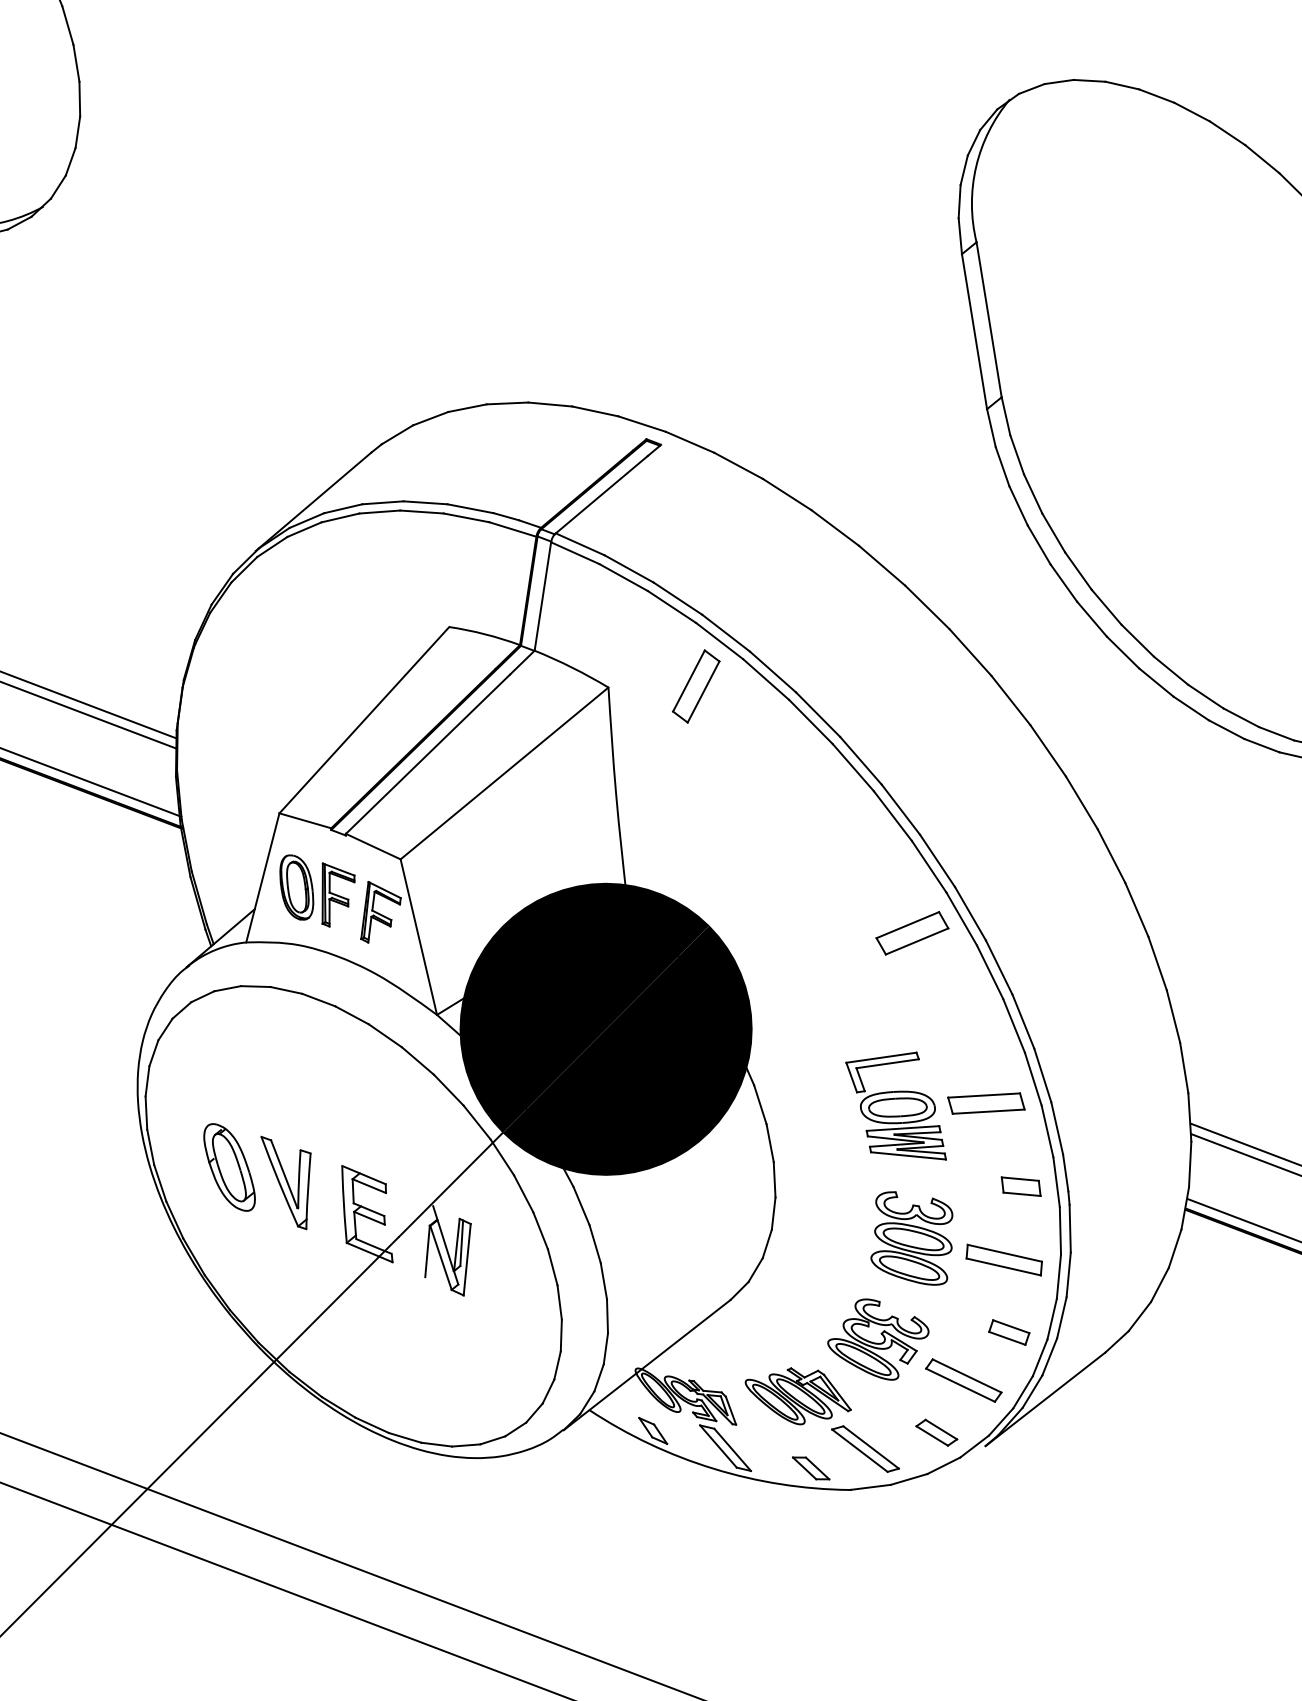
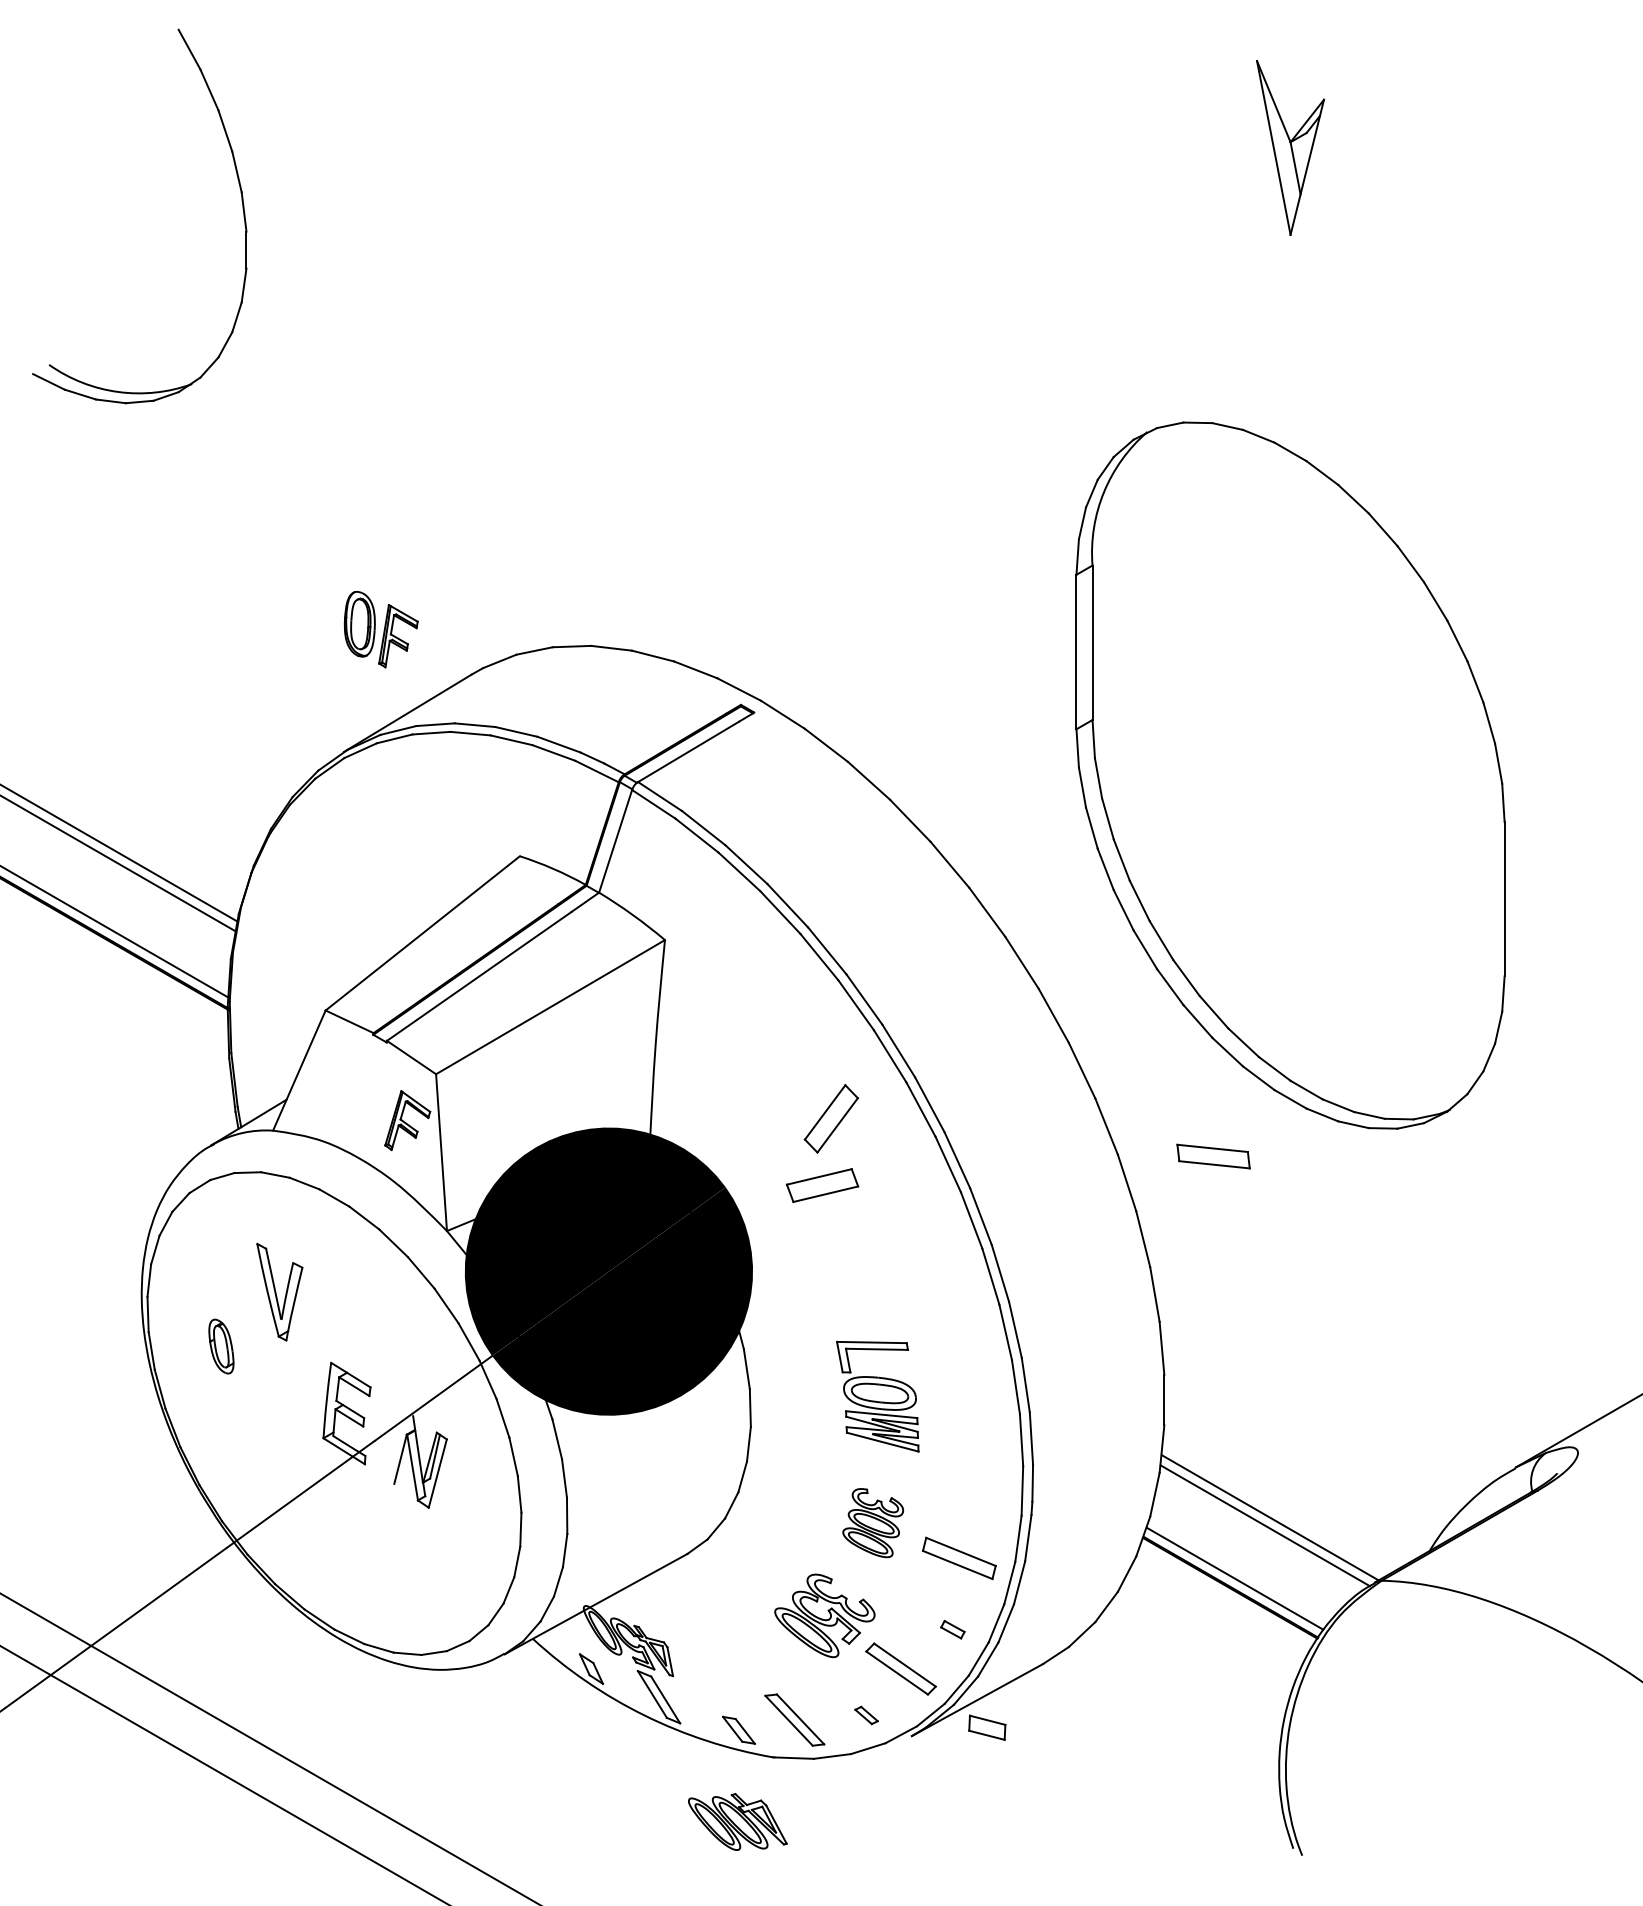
part: (695, 686) -> (830, 1118), moved
part: (318, 889) -> (380, 629), moved
part: (912, 933) -> (822, 1185), moved
part: (986, 1103) -> (1213, 1156), moved
part: (229, 1167) -> (221, 1346), size x0.6
part: (291, 1181) -> (279, 1291), moved
part: (1021, 1186) -> (987, 1727), moved
part: (911, 1238) -> (872, 1522), size x0.7
part: (1008, 1332) -> (952, 1629), size x0.6
part: (797, 1395) -> (737, 1821), moved
part: (936, 1432) -> (866, 1715), size x0.6

